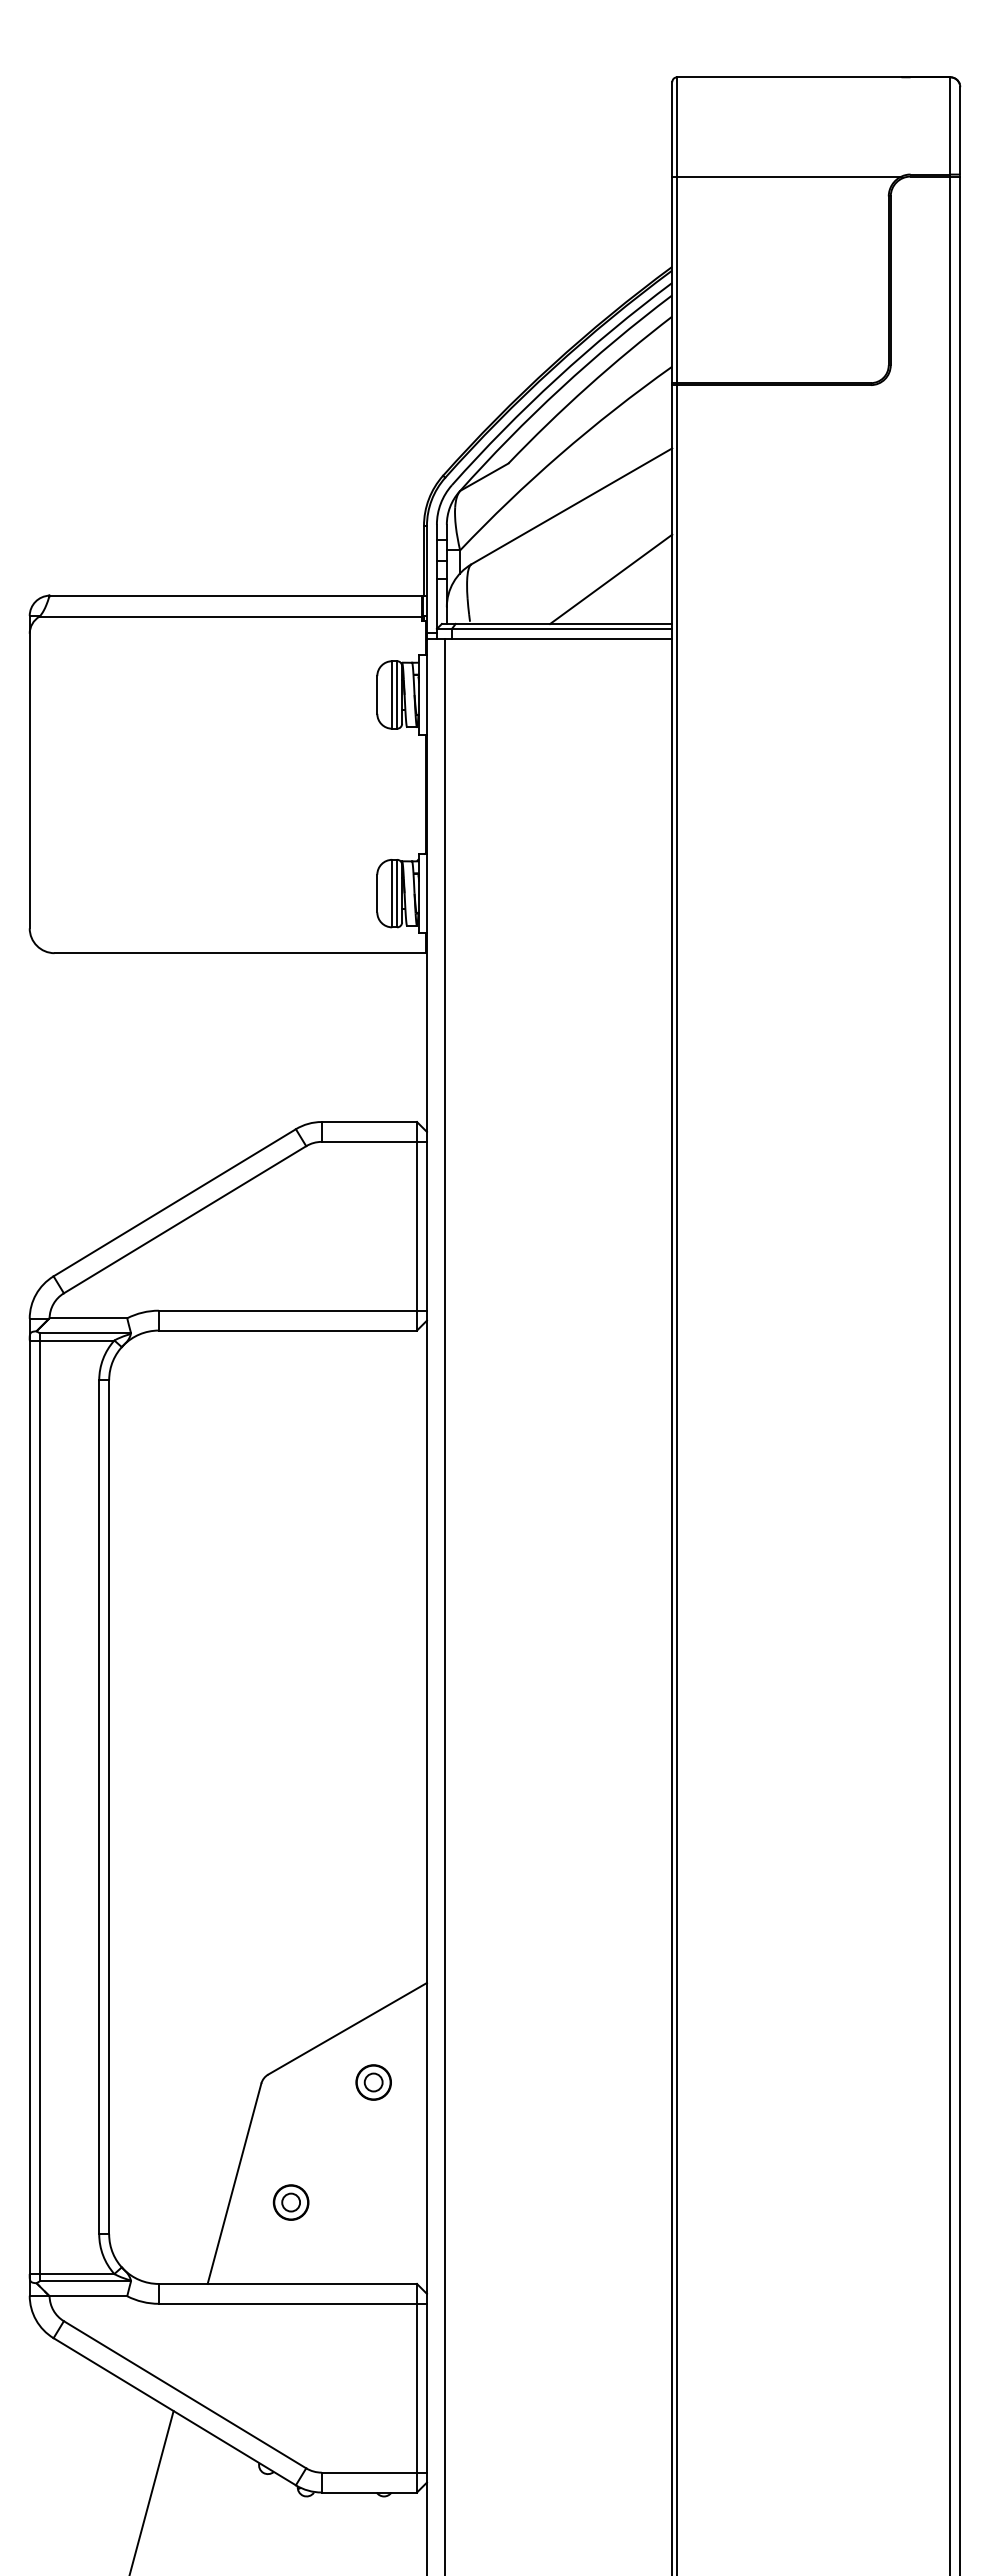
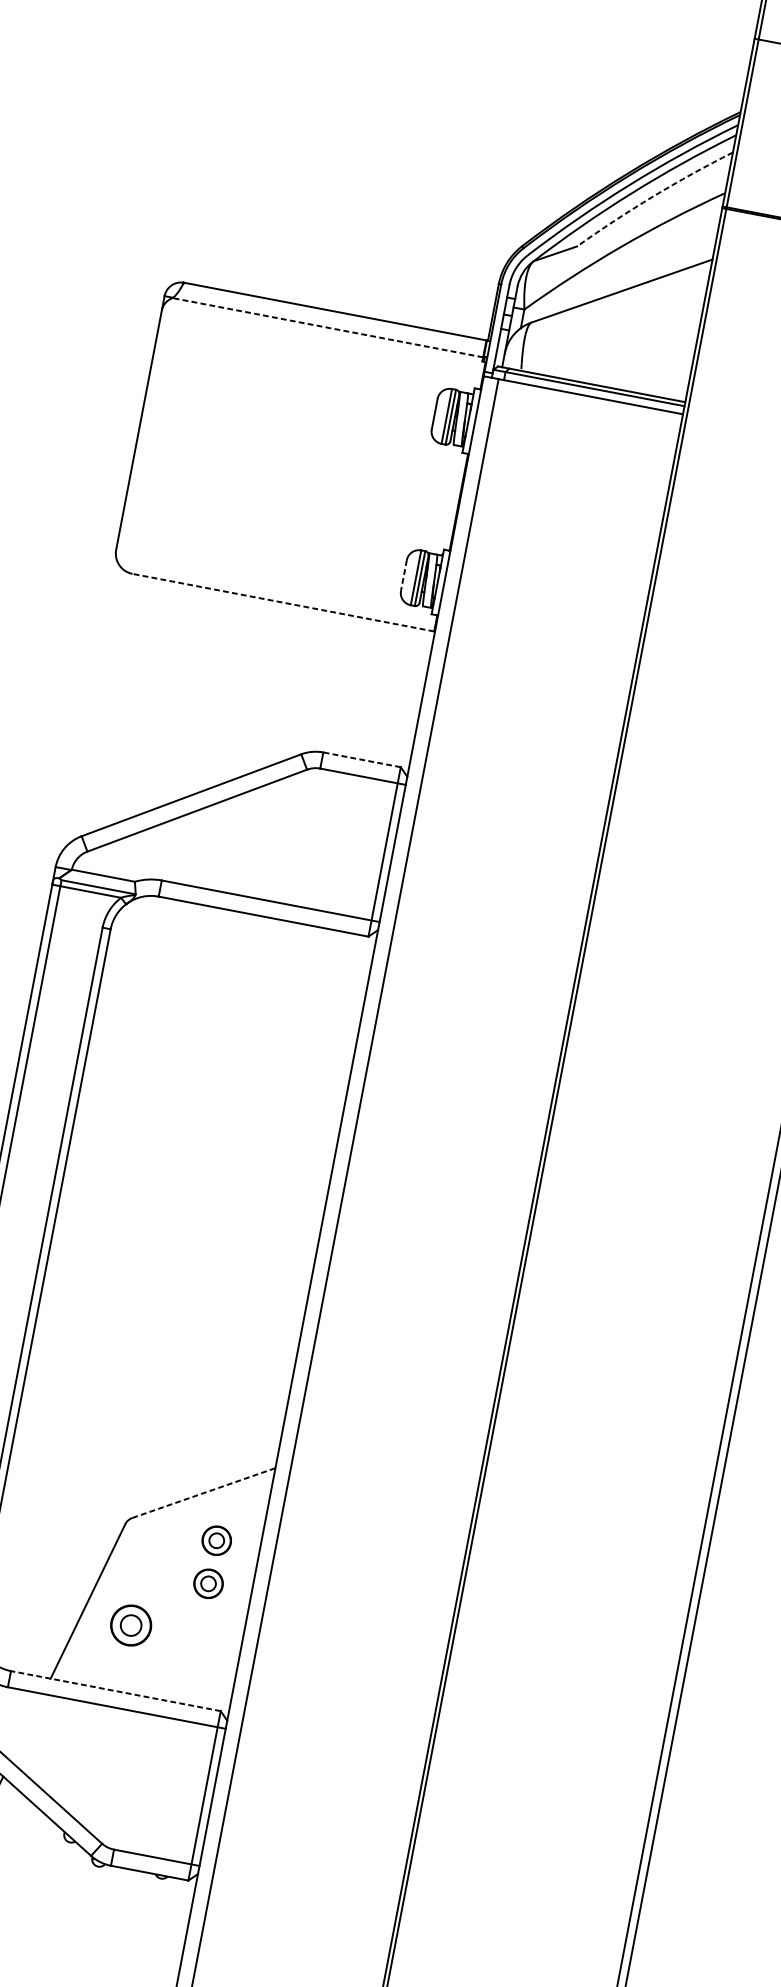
arc: (587, 386) -> (653, 196), solid -> dashed
line: (611, 578) -> (643, 355), removed
line: (230, 616) -> (327, 327), solid -> dashed
line: (377, 893) -> (404, 575), solid -> dashed
line: (240, 953) -> (283, 602), solid -> dashed
line: (369, 1122) -> (362, 760), solid -> dashed
line: (347, 2028) -> (203, 1492), solid -> dashed
part: (373, 2135) -> (208, 1583), added
part: (290, 2202) -> (130, 1625), size x1.4
line: (287, 2283) -> (115, 1690), solid -> dashed

